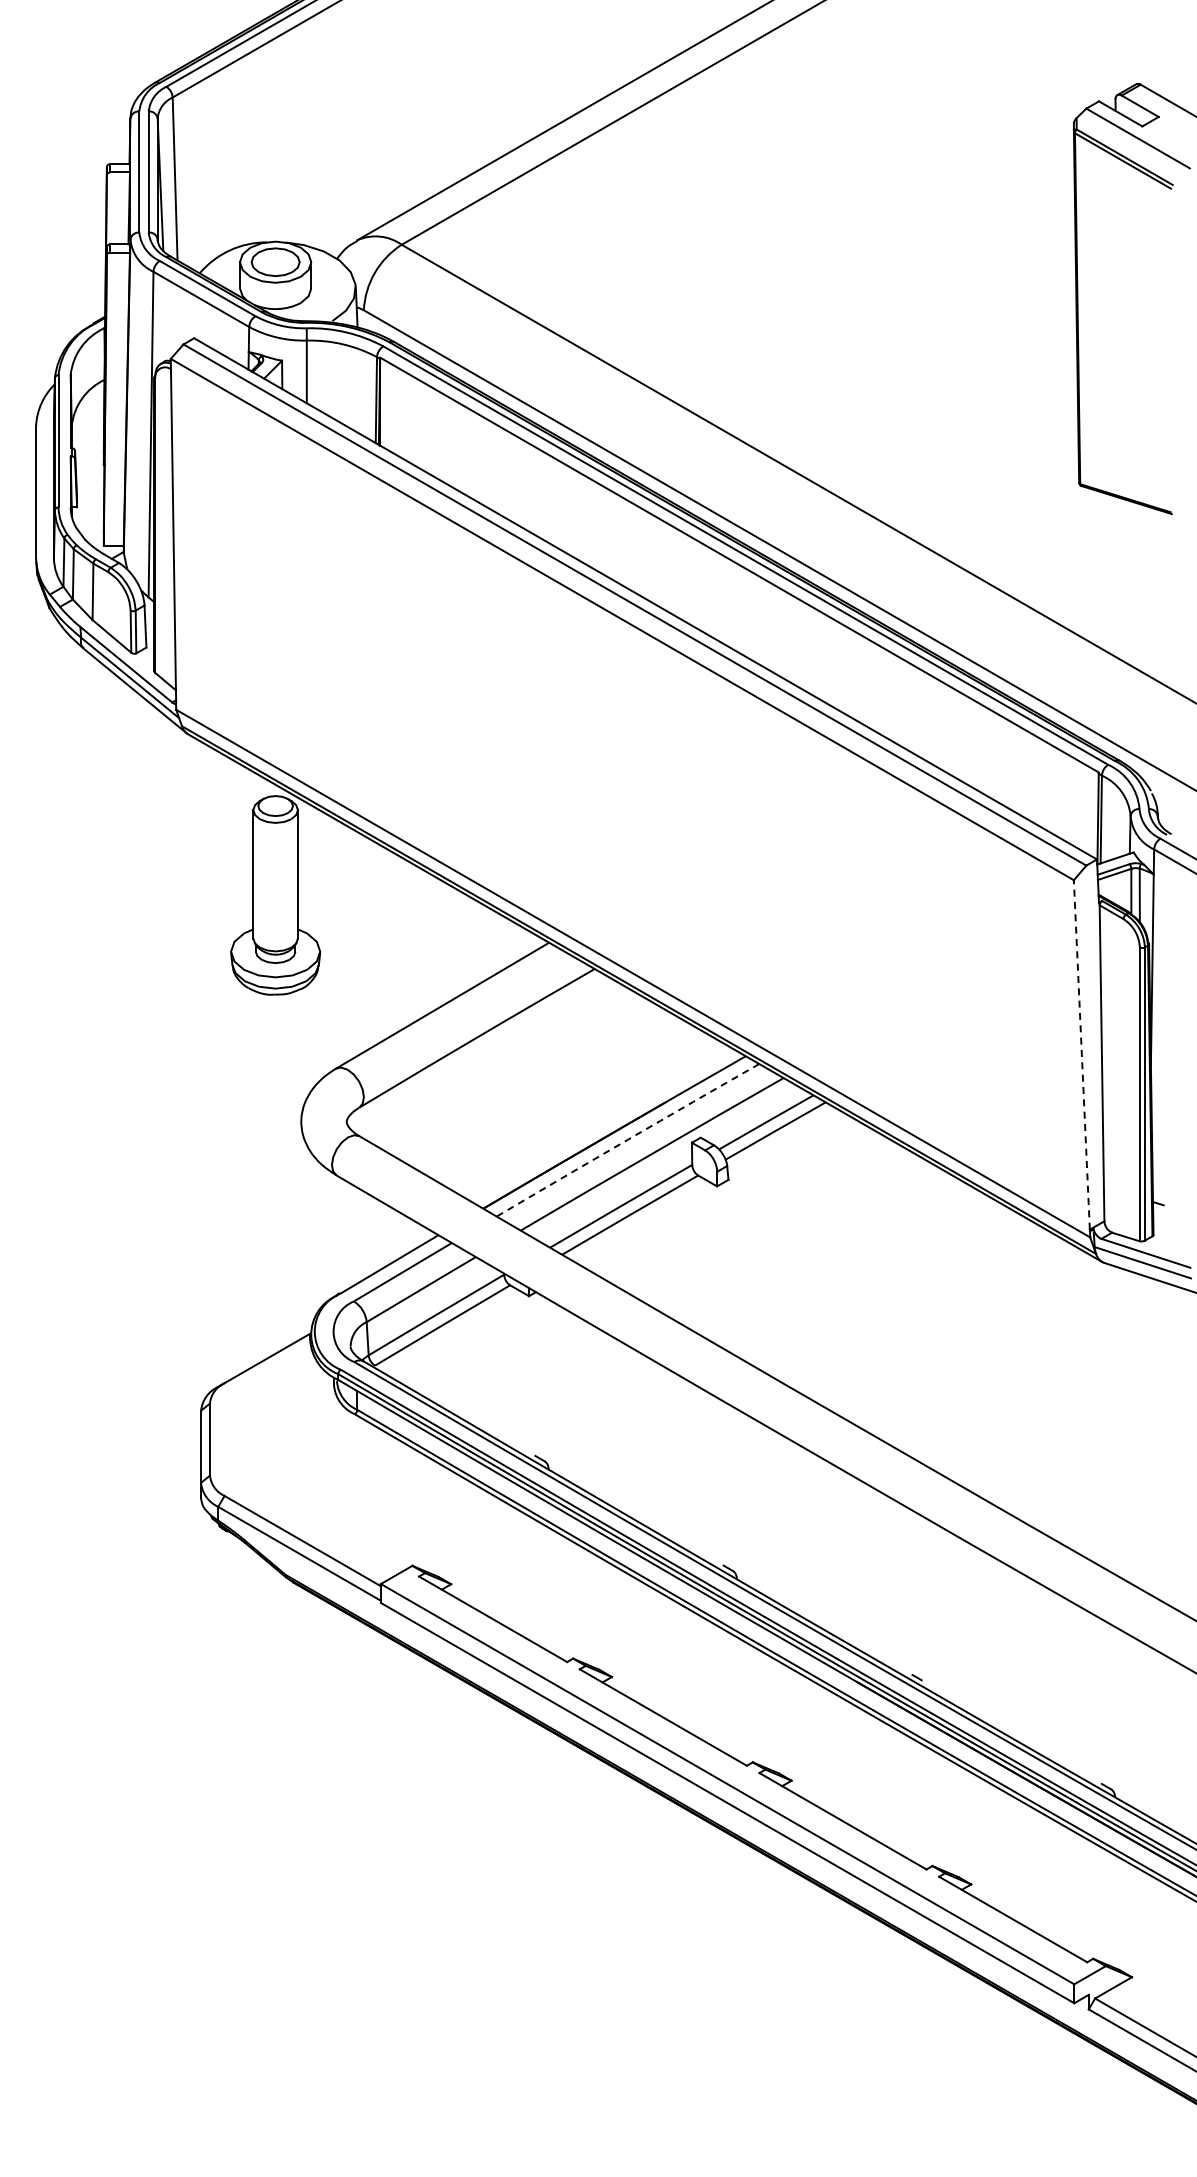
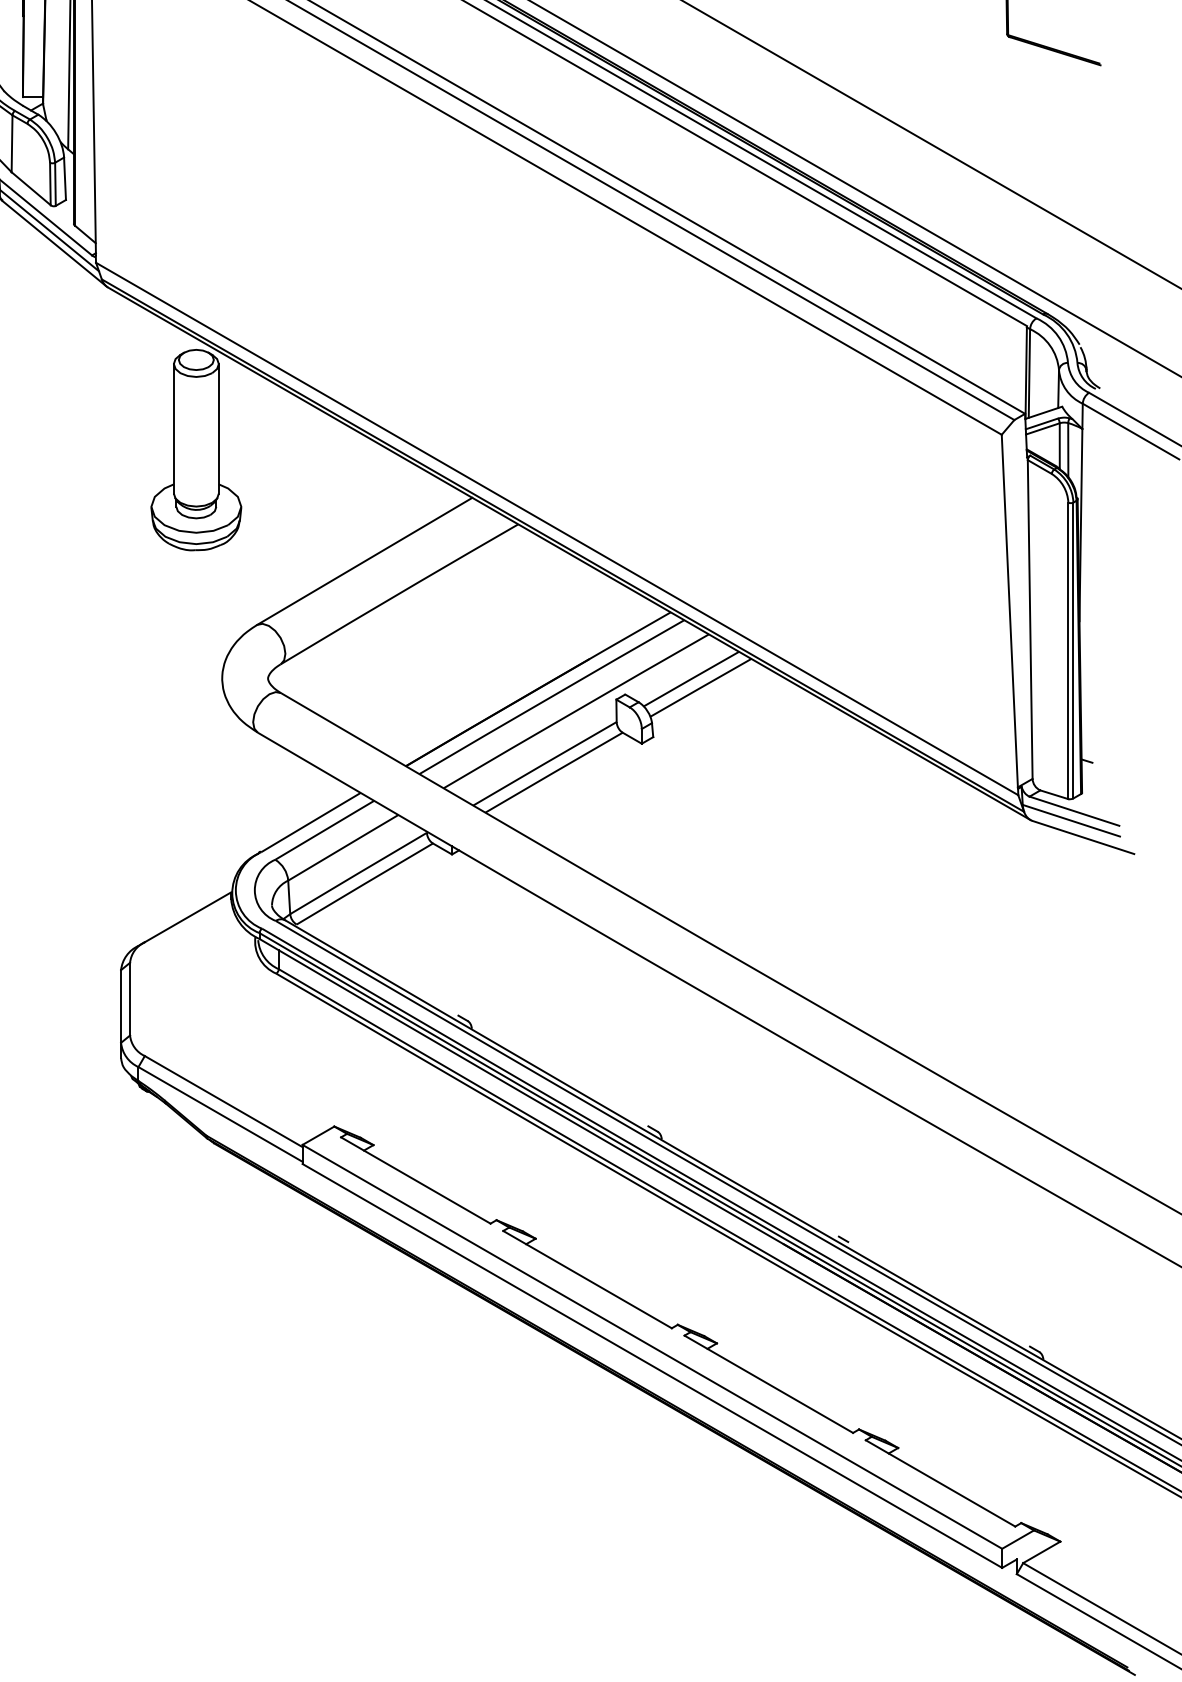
line: (1081, 1054) -> (1009, 610), dashed -> solid
arc: (627, 1139) -> (551, 696), dashed -> solid

